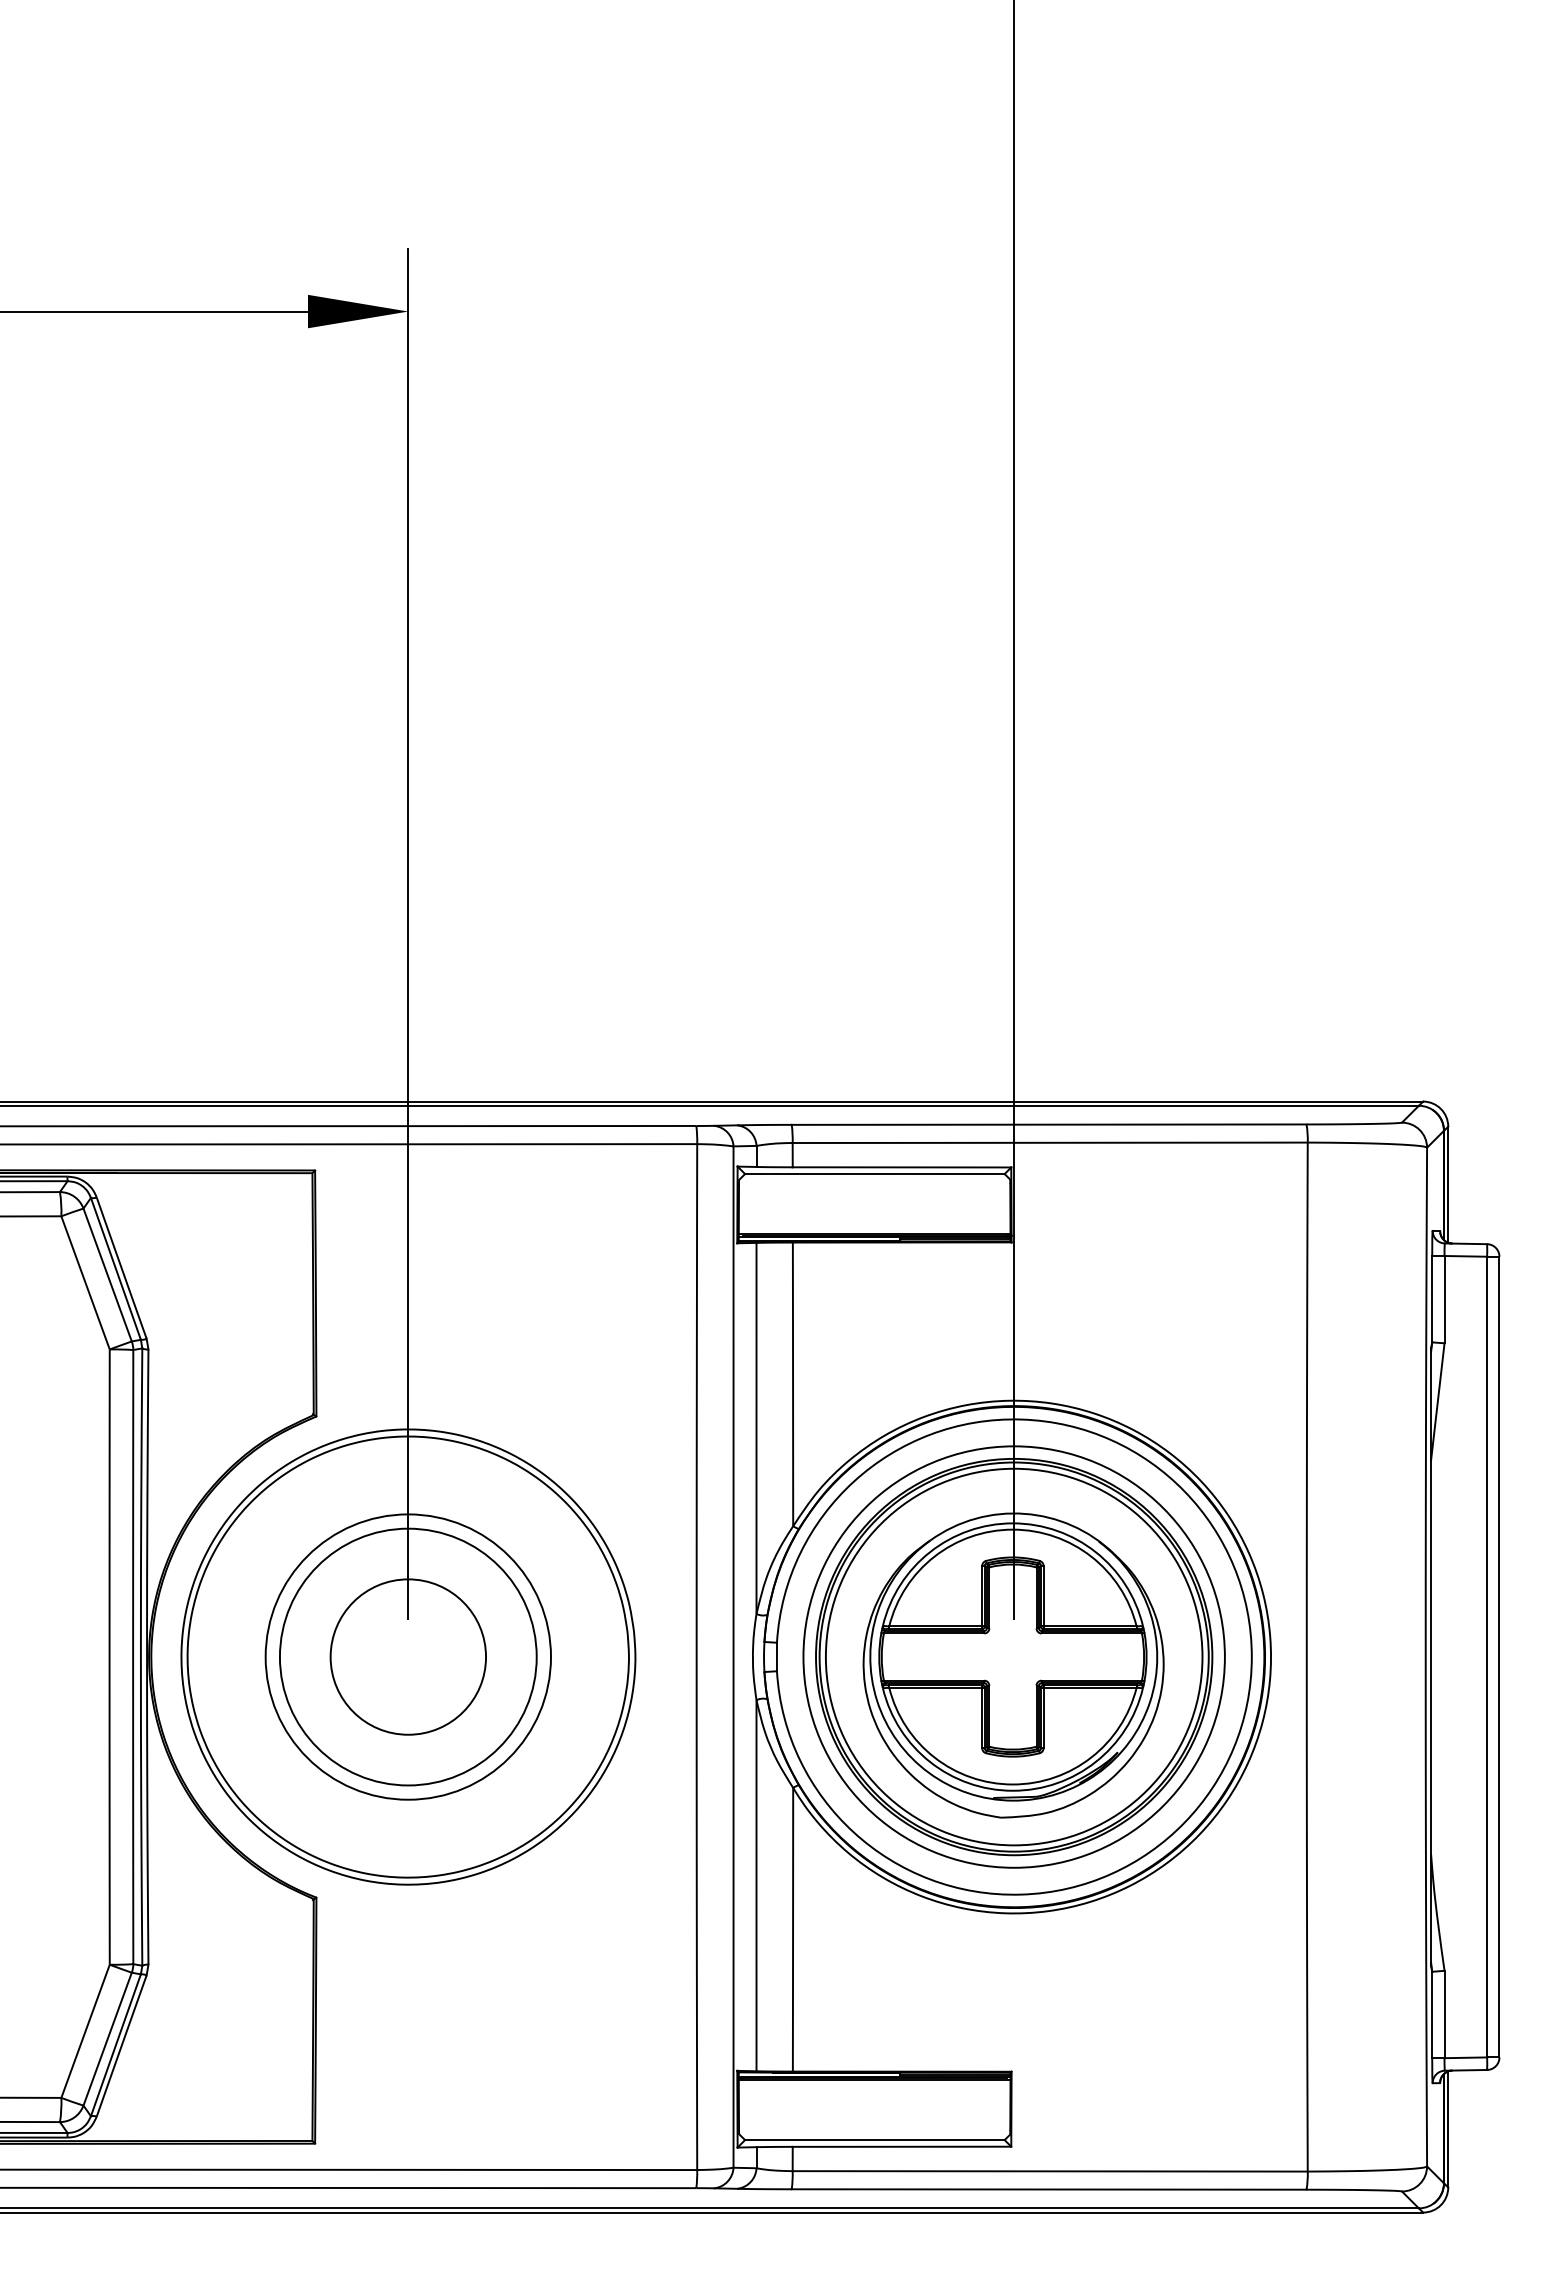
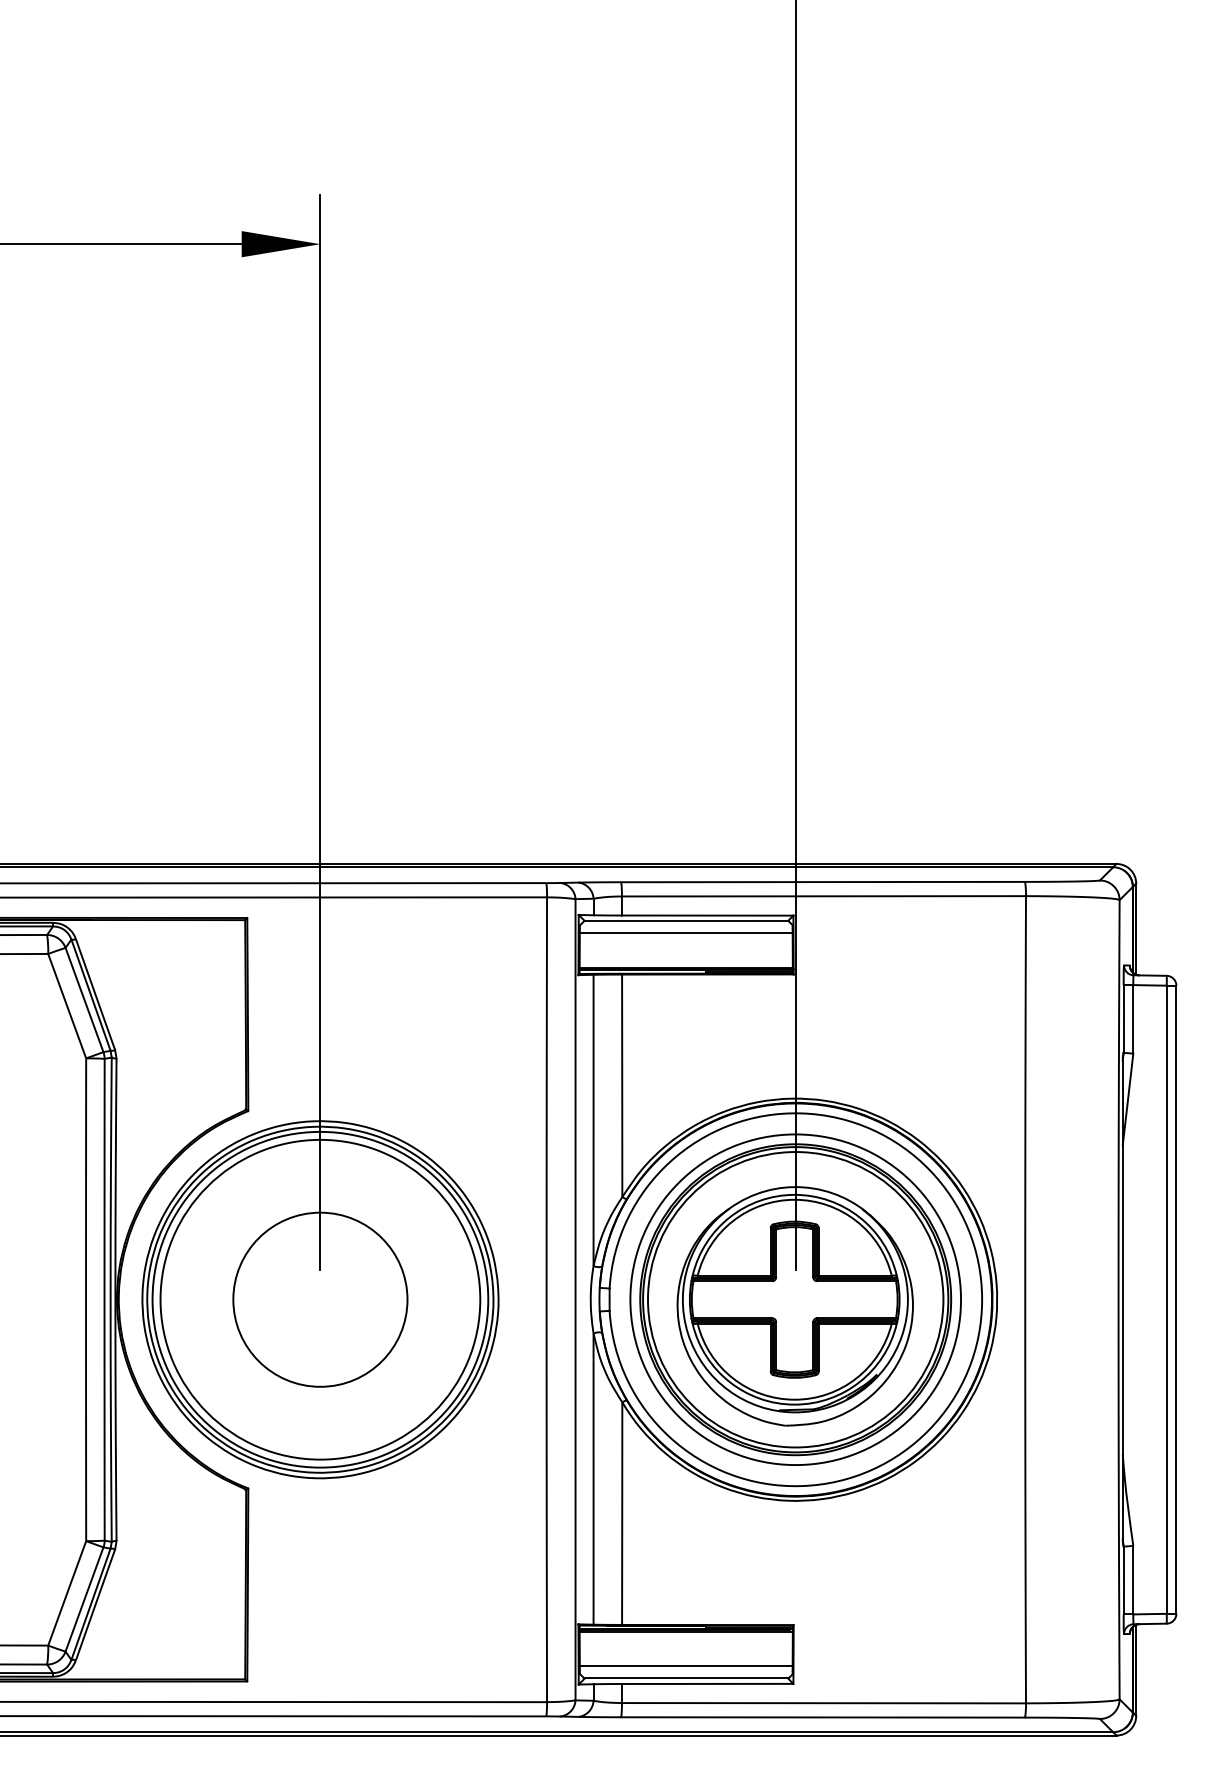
line: (874, 1190) -> (686, 933), added
circle: (408, 1656) -> (320, 1299), size x1.43
circle: (408, 1657) -> (320, 1300), size x1.43
circle: (408, 1657) -> (320, 1300), size x1.67
line: (874, 2124) -> (686, 1666), added

